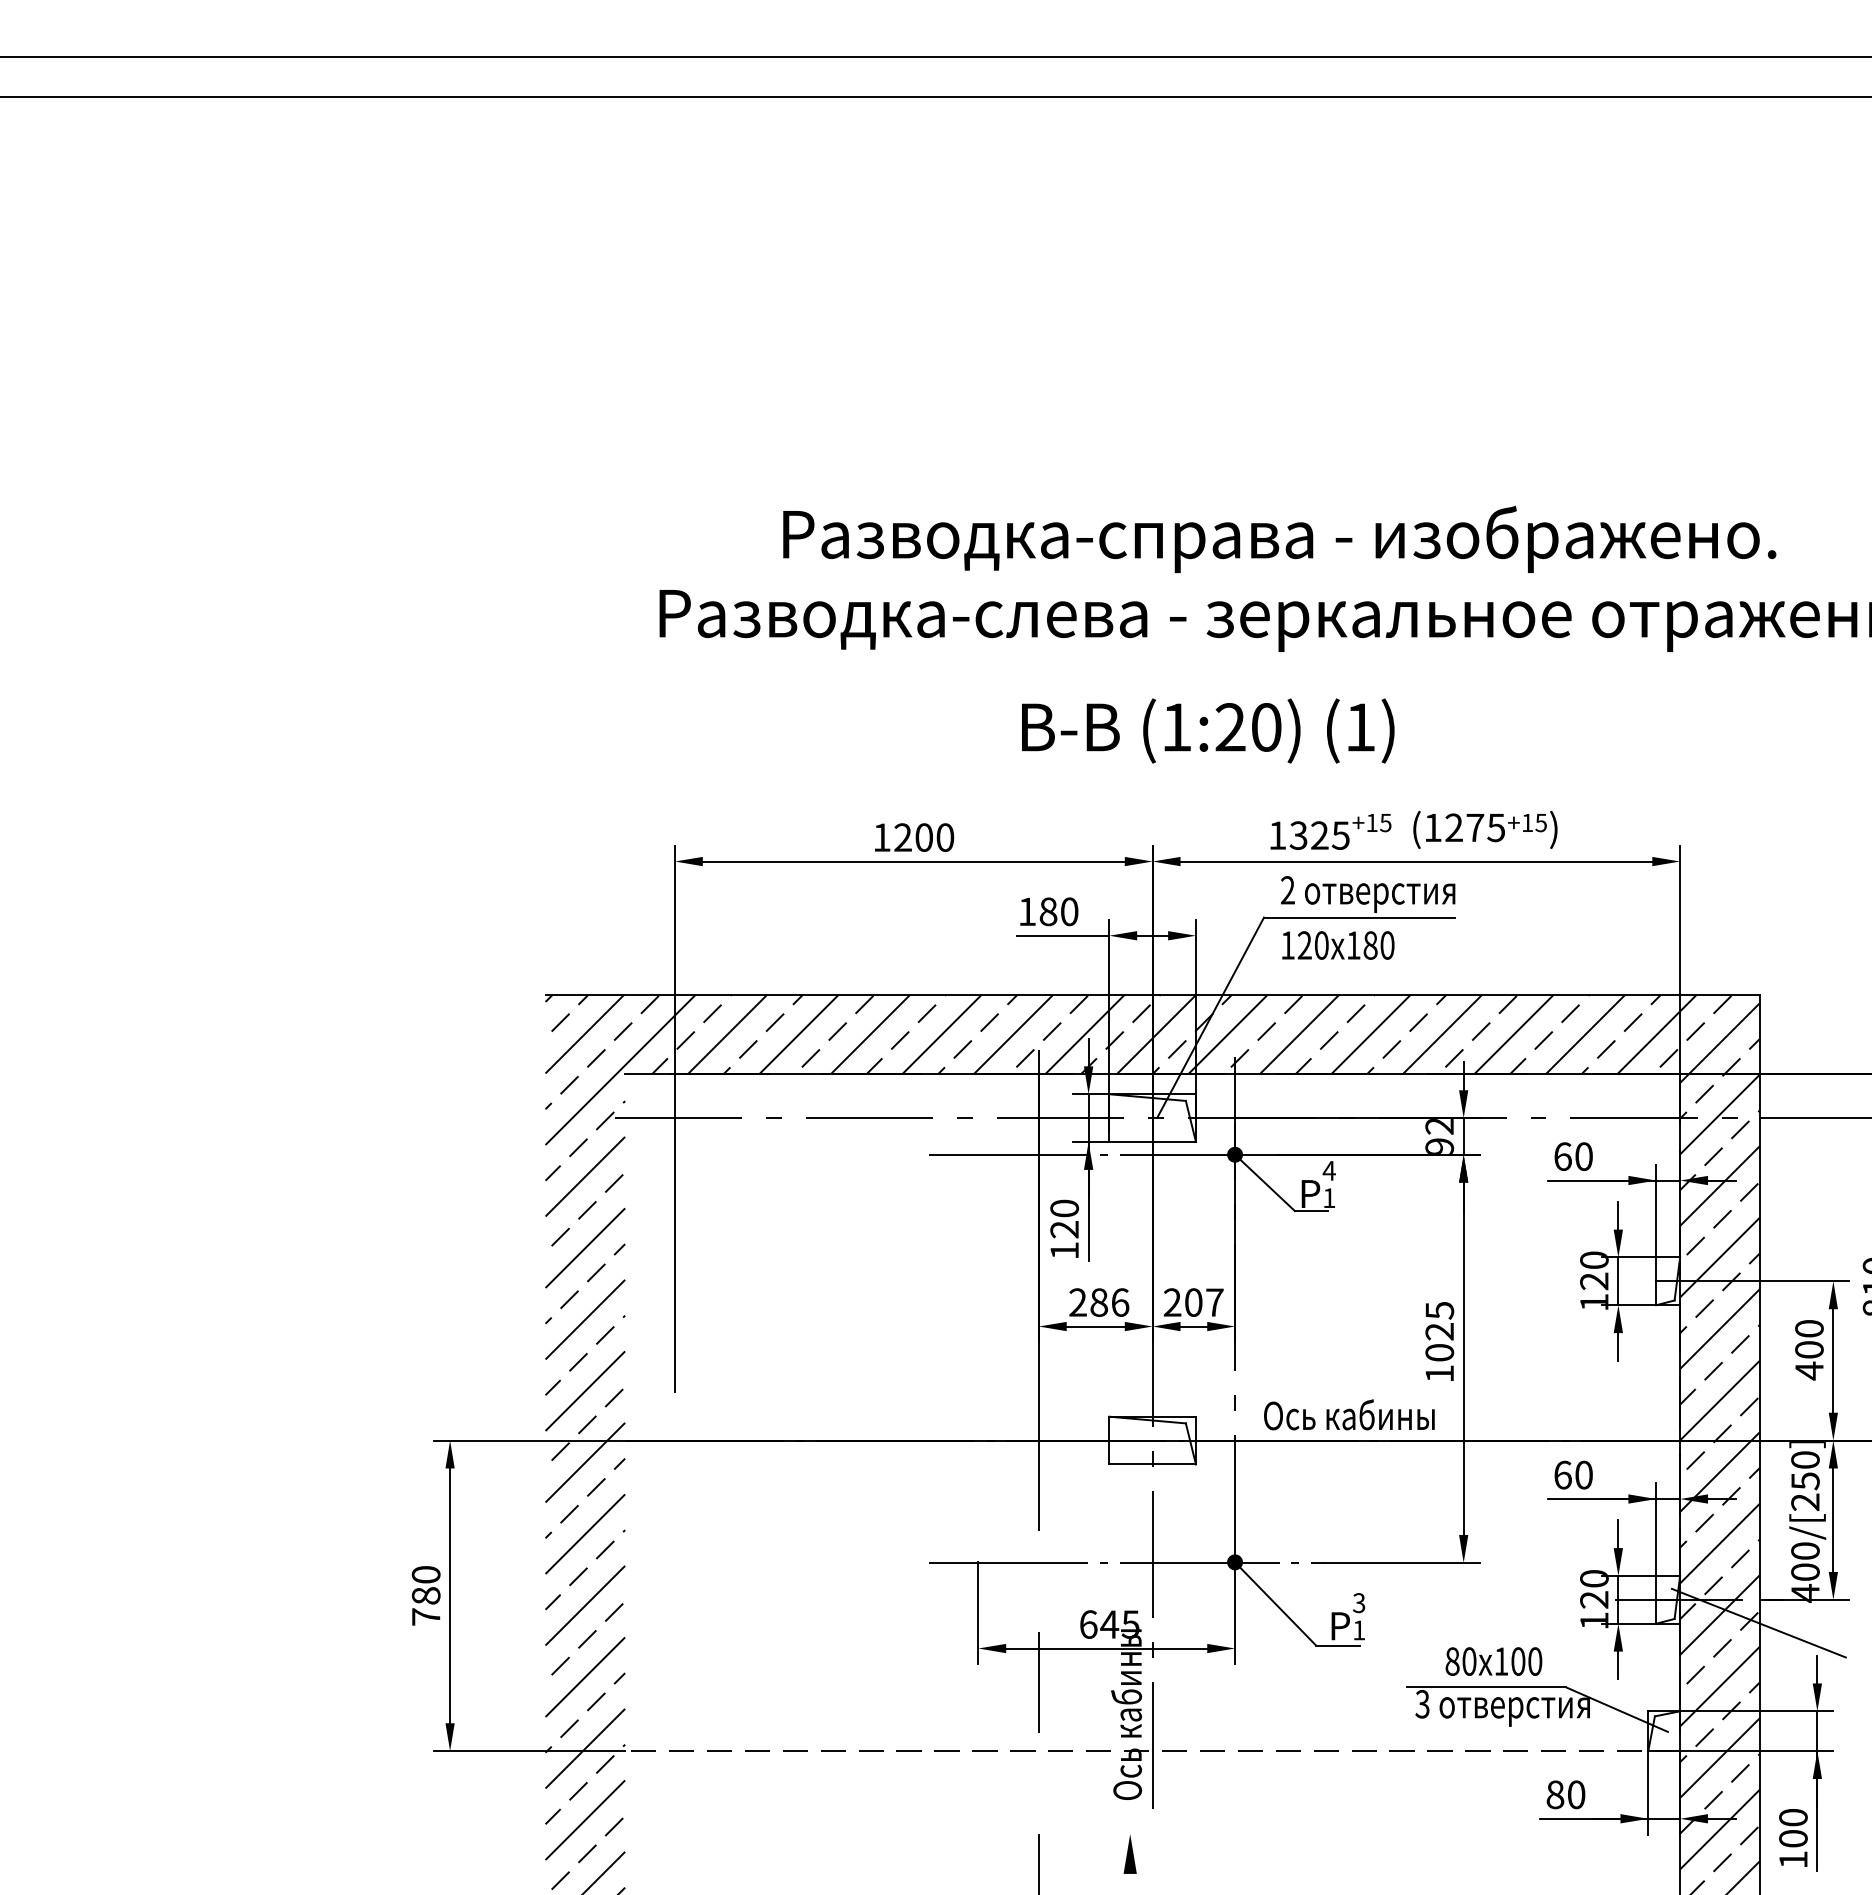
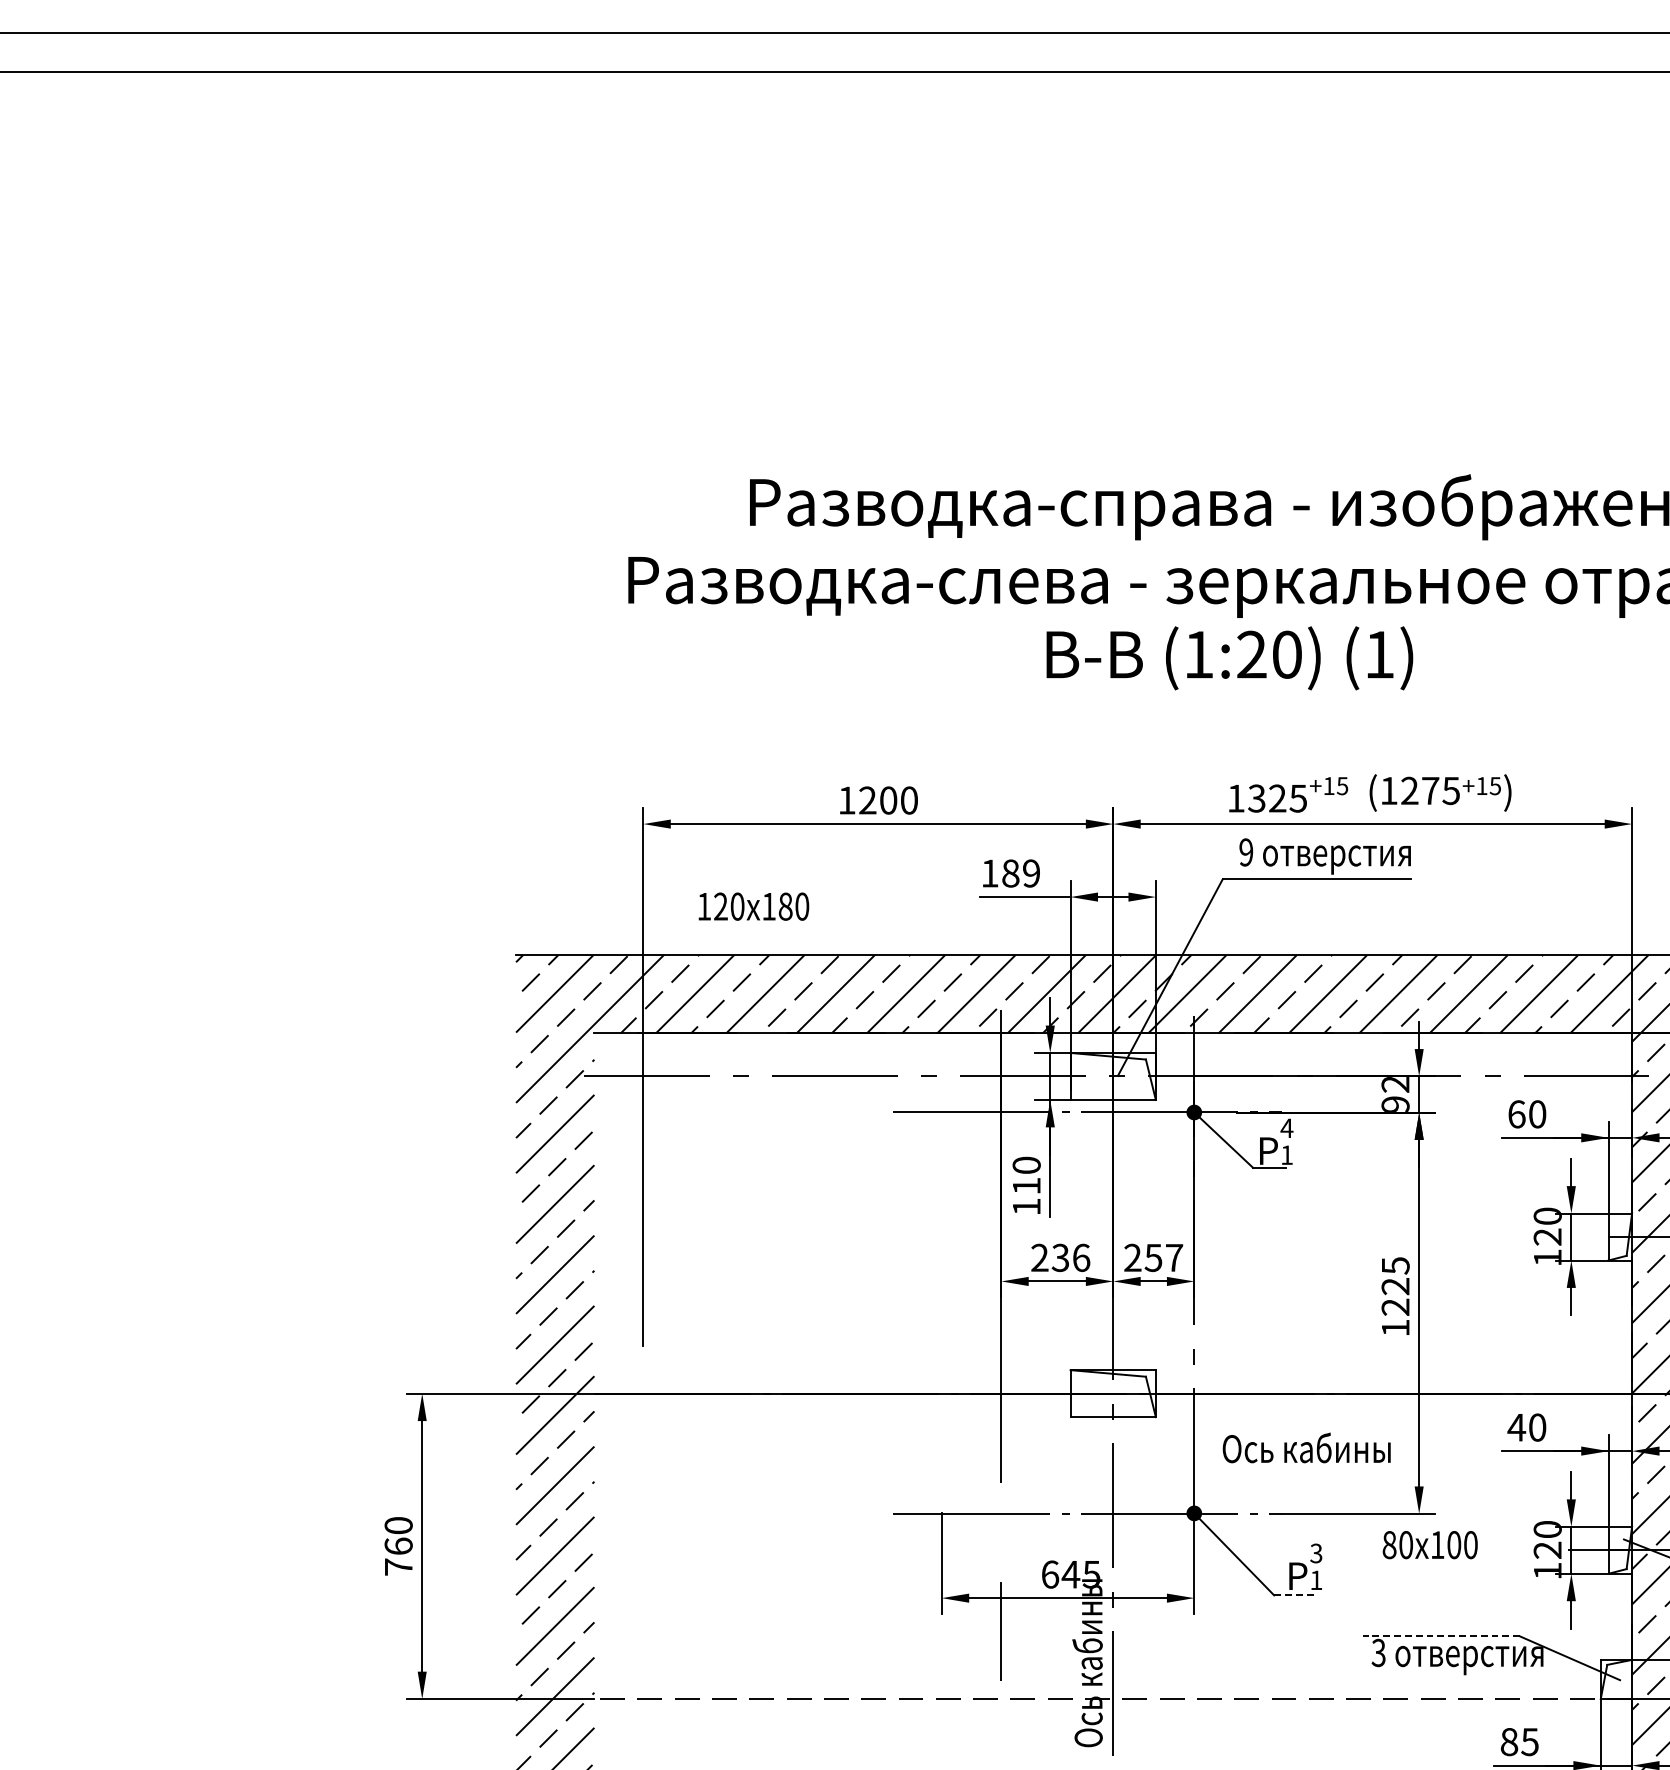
text: (1208, 730) -> (1230, 657), moved
text: (1287, 890) -> (1245, 852), 2 -> 9
text: (1069, 911) -> (1031, 873), 180 -> 189
text: (1338, 945) -> (754, 906), moved
text: (1064, 1229) -> (1026, 1186), 120 -> 110
text: (1099, 1302) -> (1060, 1257), 286 -> 236
text: (1193, 1302) -> (1153, 1257), 207 -> 257
text: (1439, 1352) -> (1395, 1306), 1025 -> 1225
text: (1349, 1414) -> (1306, 1447), moved
text: (1562, 1474) -> (1516, 1426), 60 -> 40
text: (425, 1595) -> (398, 1546), 780 -> 760
line: (1338, 1645) -> (1296, 1595), solid -> dashed
text: (1493, 1661) -> (1429, 1545), moved
line: (1486, 1687) -> (1441, 1636), solid -> dashed
text: (1576, 1794) -> (1530, 1741), 80 -> 85

